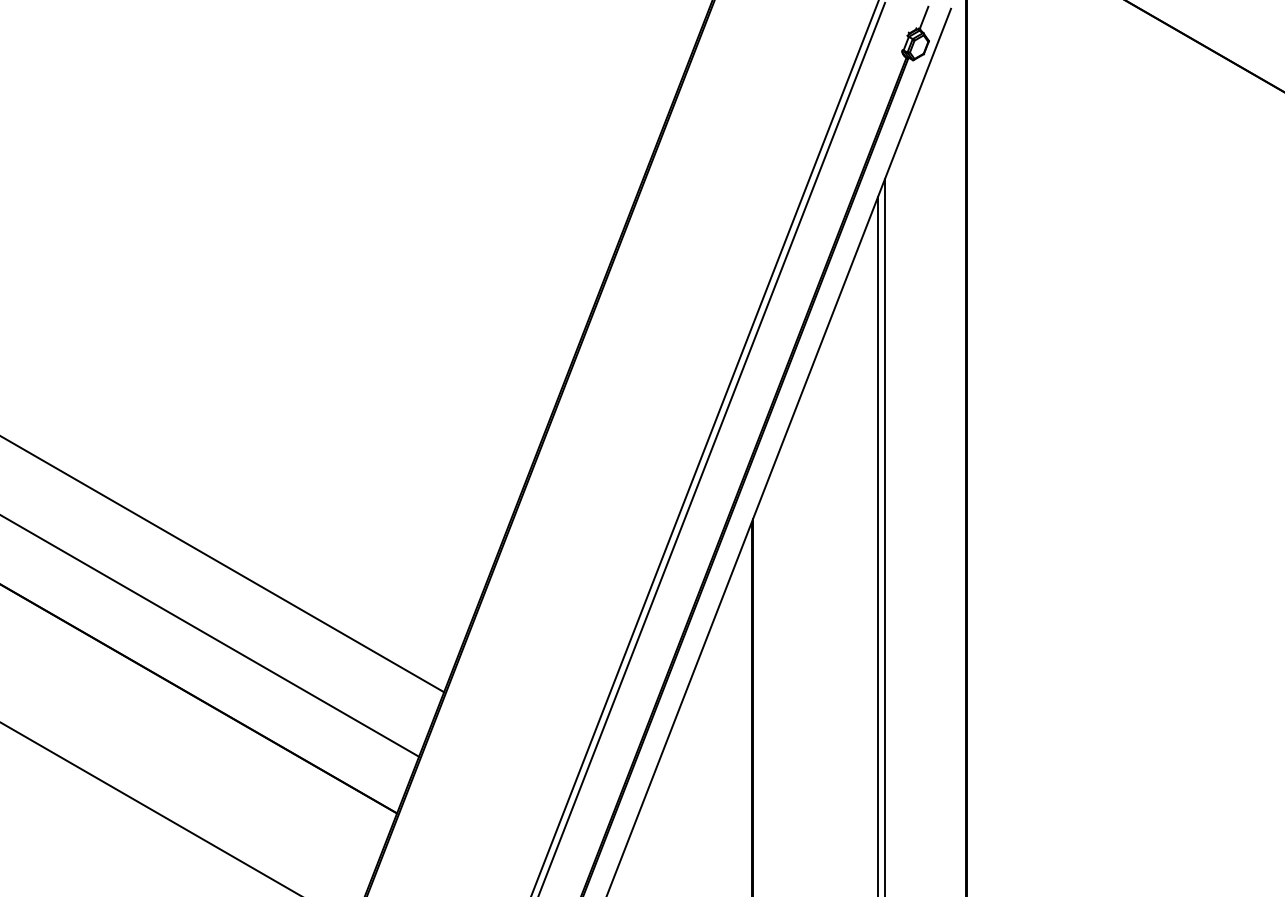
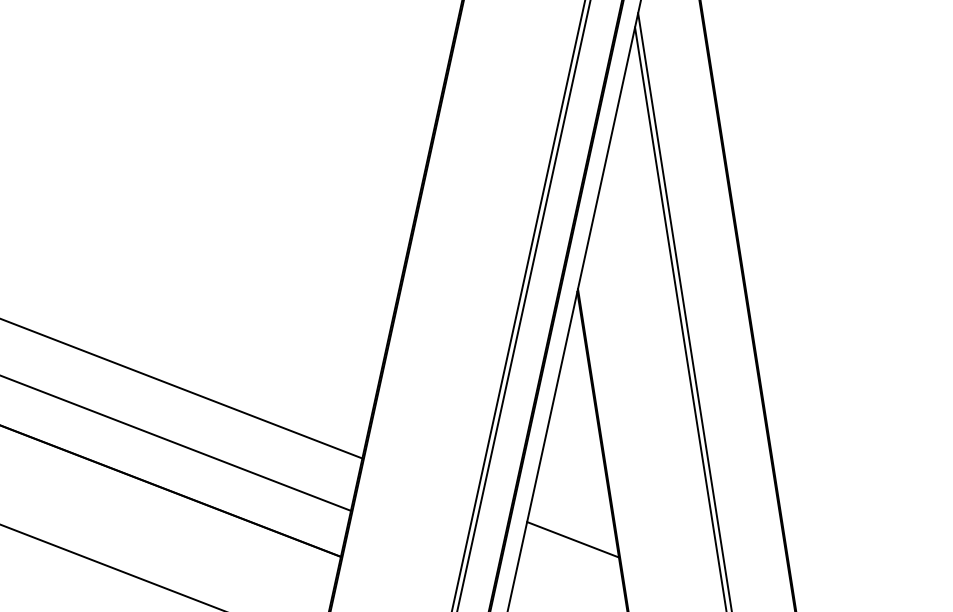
line: (696, 837) -> (572, 539), added

